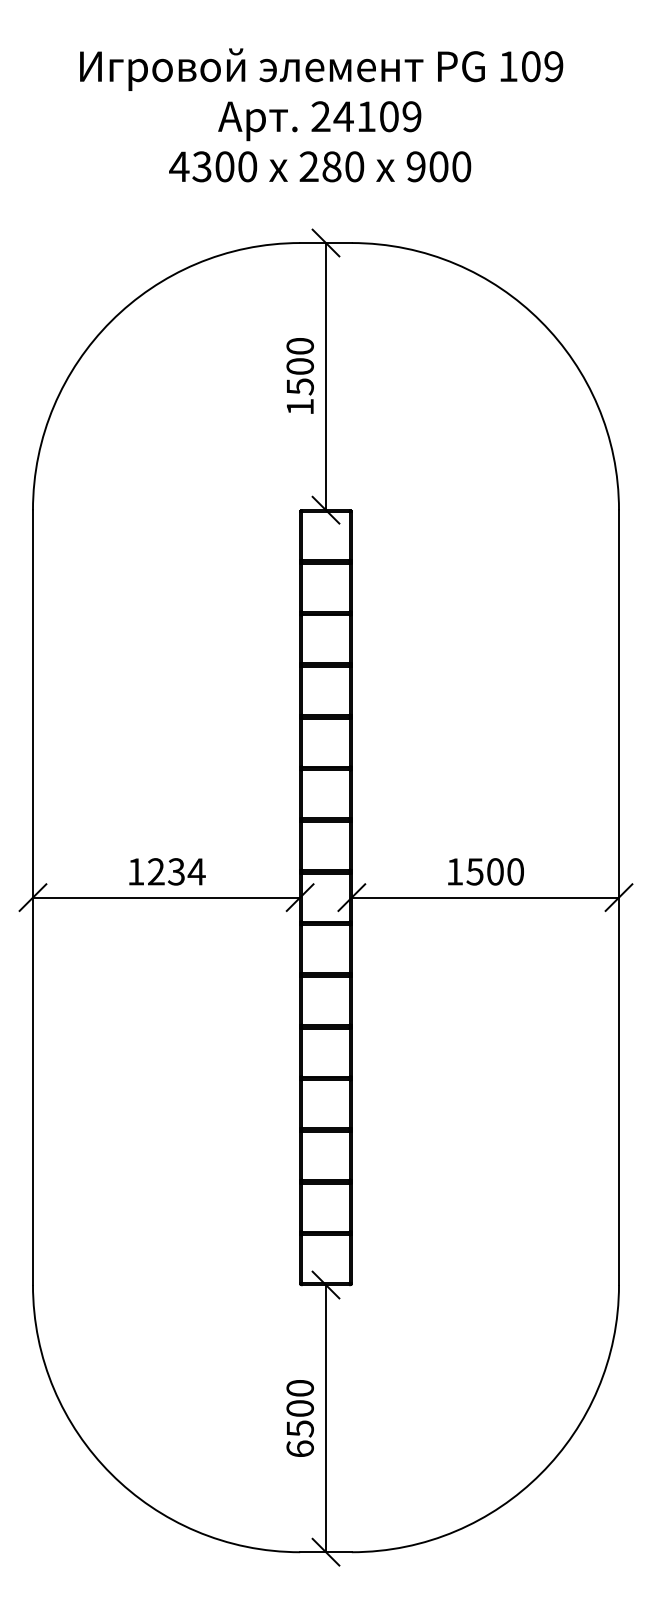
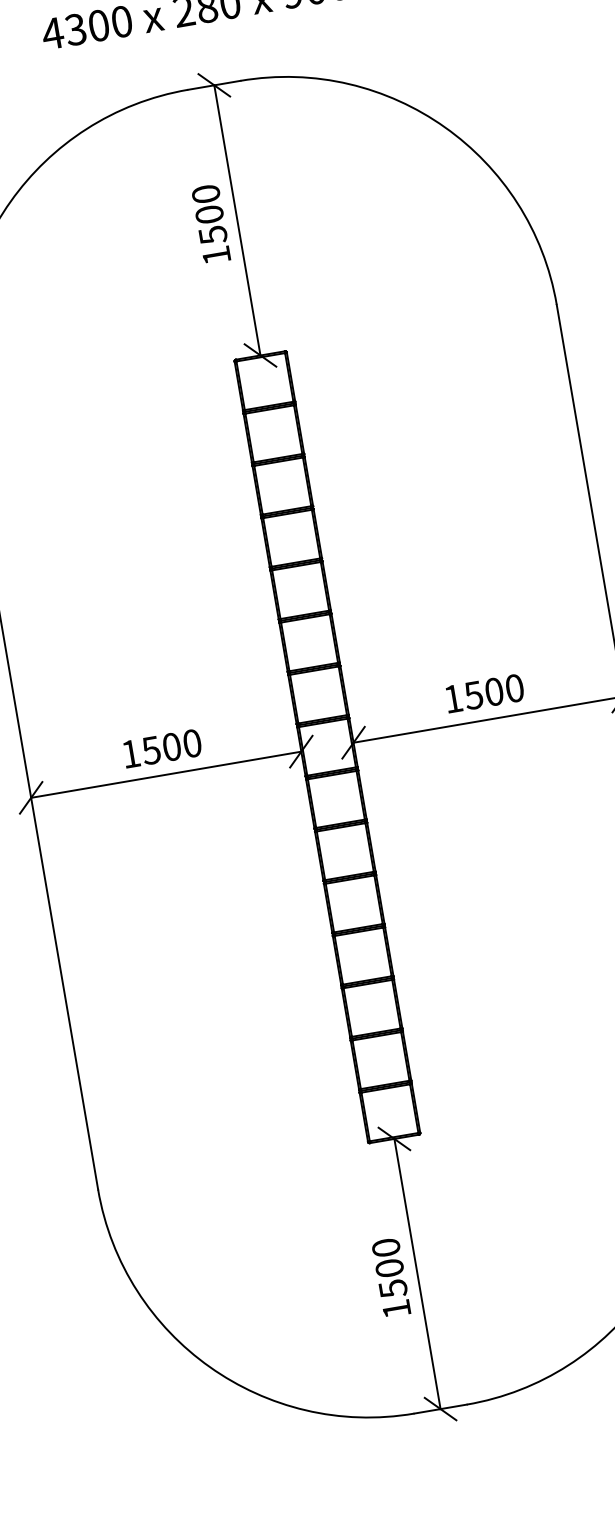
text: (176, 871) -> (171, 746), 1234 -> 1500
text: (299, 1448) -> (395, 1308), 6500 -> 1500

